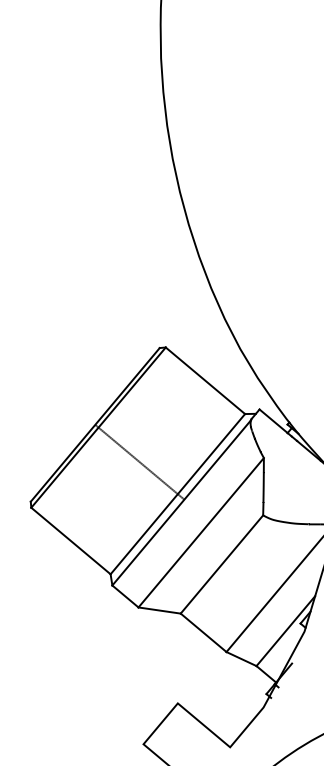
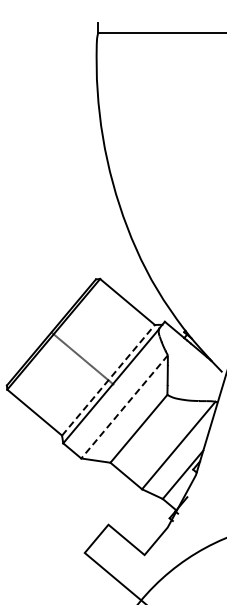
line: (177, 493) -> (108, 379), solid -> dashed
line: (201, 533) -> (124, 407), solid -> dashed

